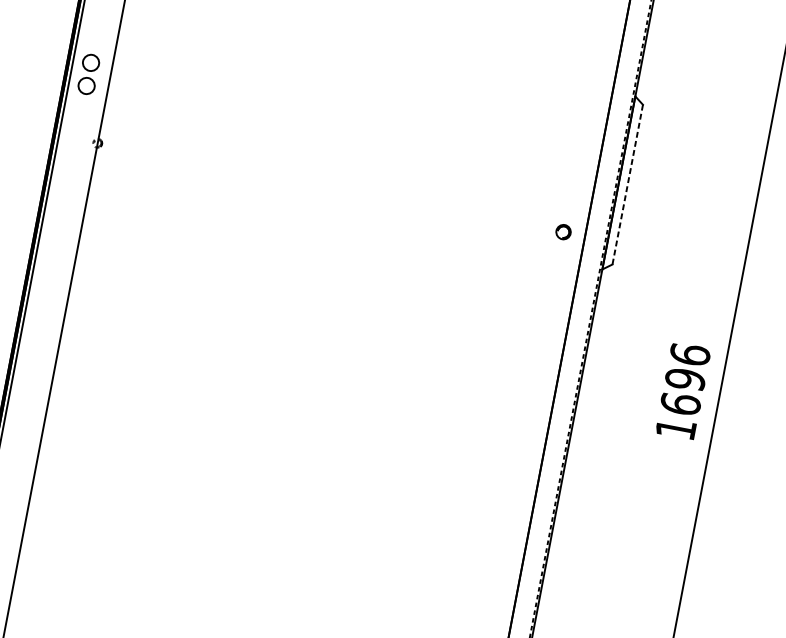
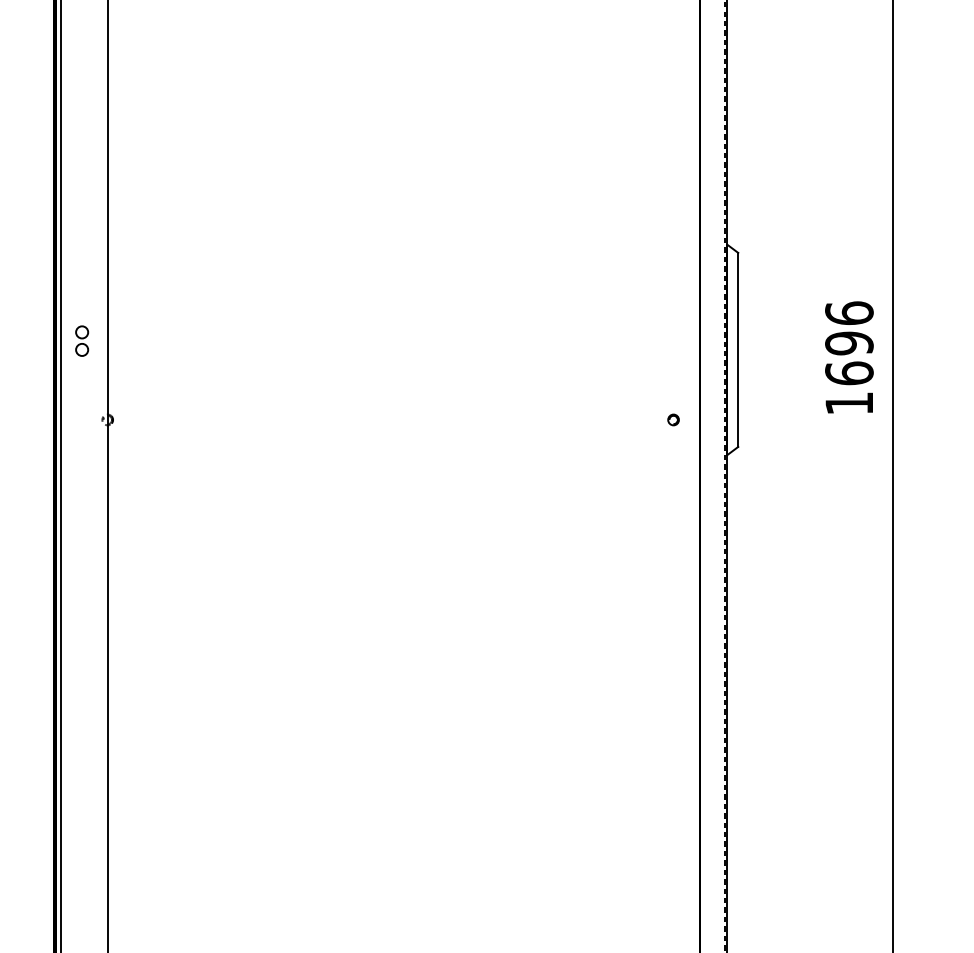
part: (89, 73) -> (82, 340), size x0.62
line: (628, 184) -> (738, 349), dashed -> solid
part: (563, 231) -> (673, 419), size x0.62
text: (683, 391) -> (849, 357), moved

